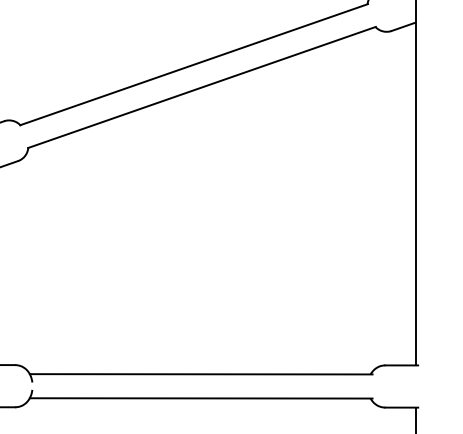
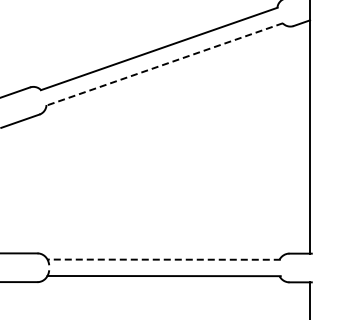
line: (201, 87) -> (164, 64), solid -> dashed
line: (201, 374) -> (164, 259), solid -> dashed

